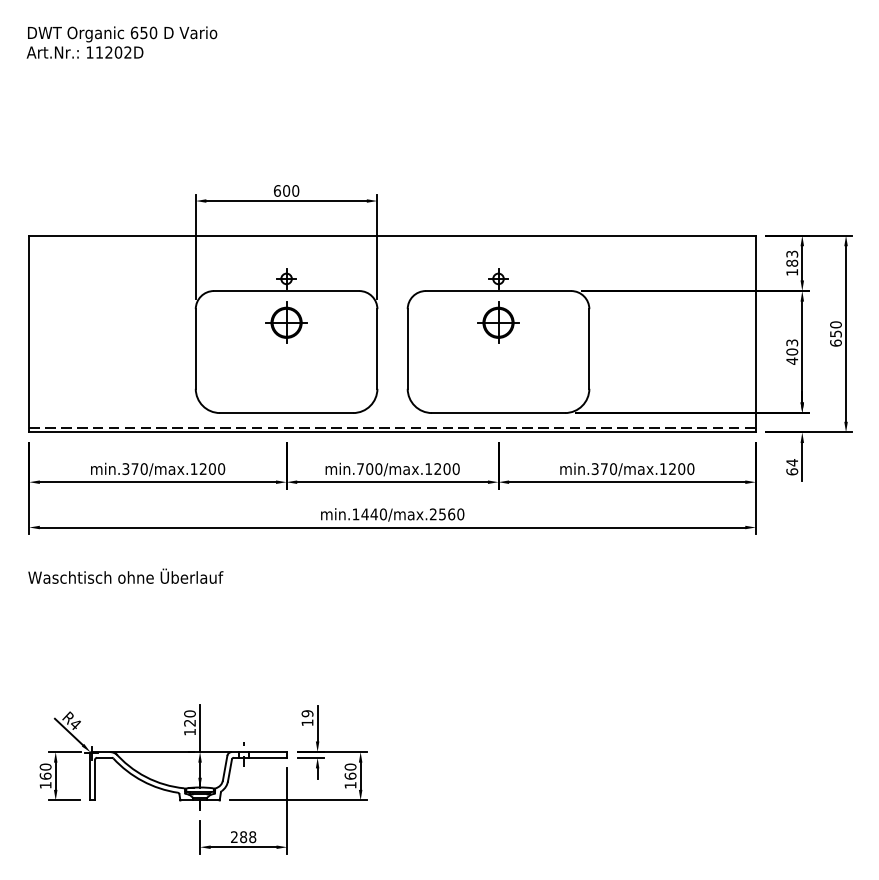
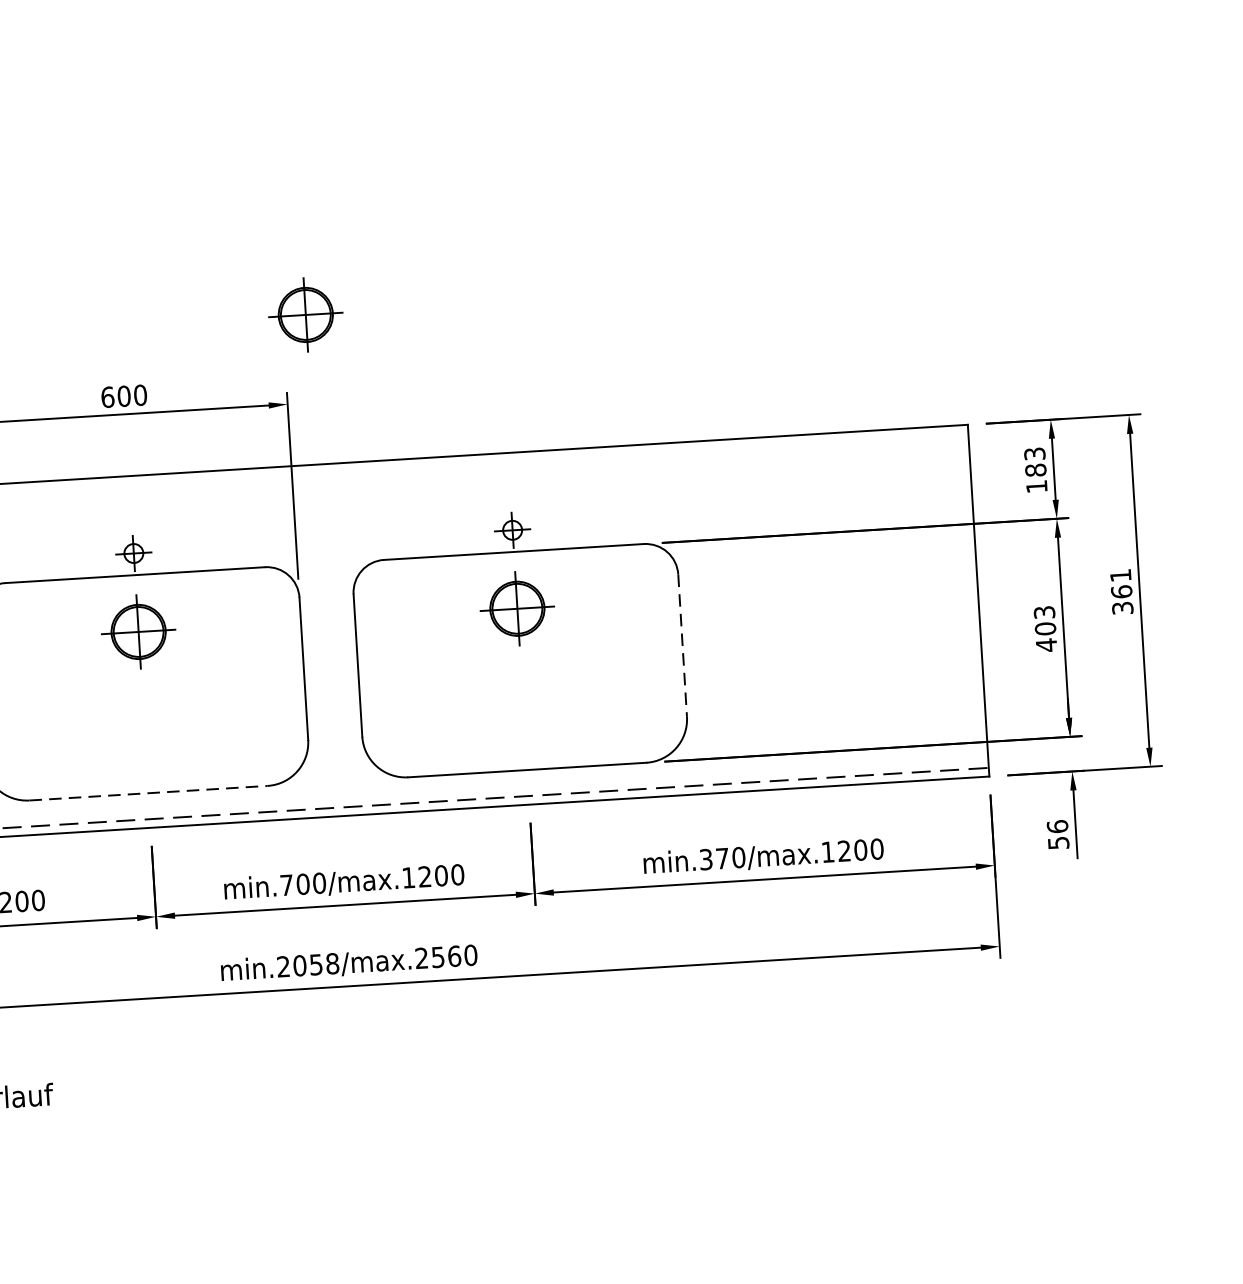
part: (390, 151) -> (305, 314), added
text: (835, 333) -> (1120, 591), 650 -> 361
line: (589, 349) -> (682, 646), solid -> dashed
line: (286, 413) -> (148, 794), solid -> dashed
text: (792, 467) -> (1058, 835), 64 -> 56
text: (369, 514) -> (307, 965), min.1440/max.2560 -> min.2058/max.2560

